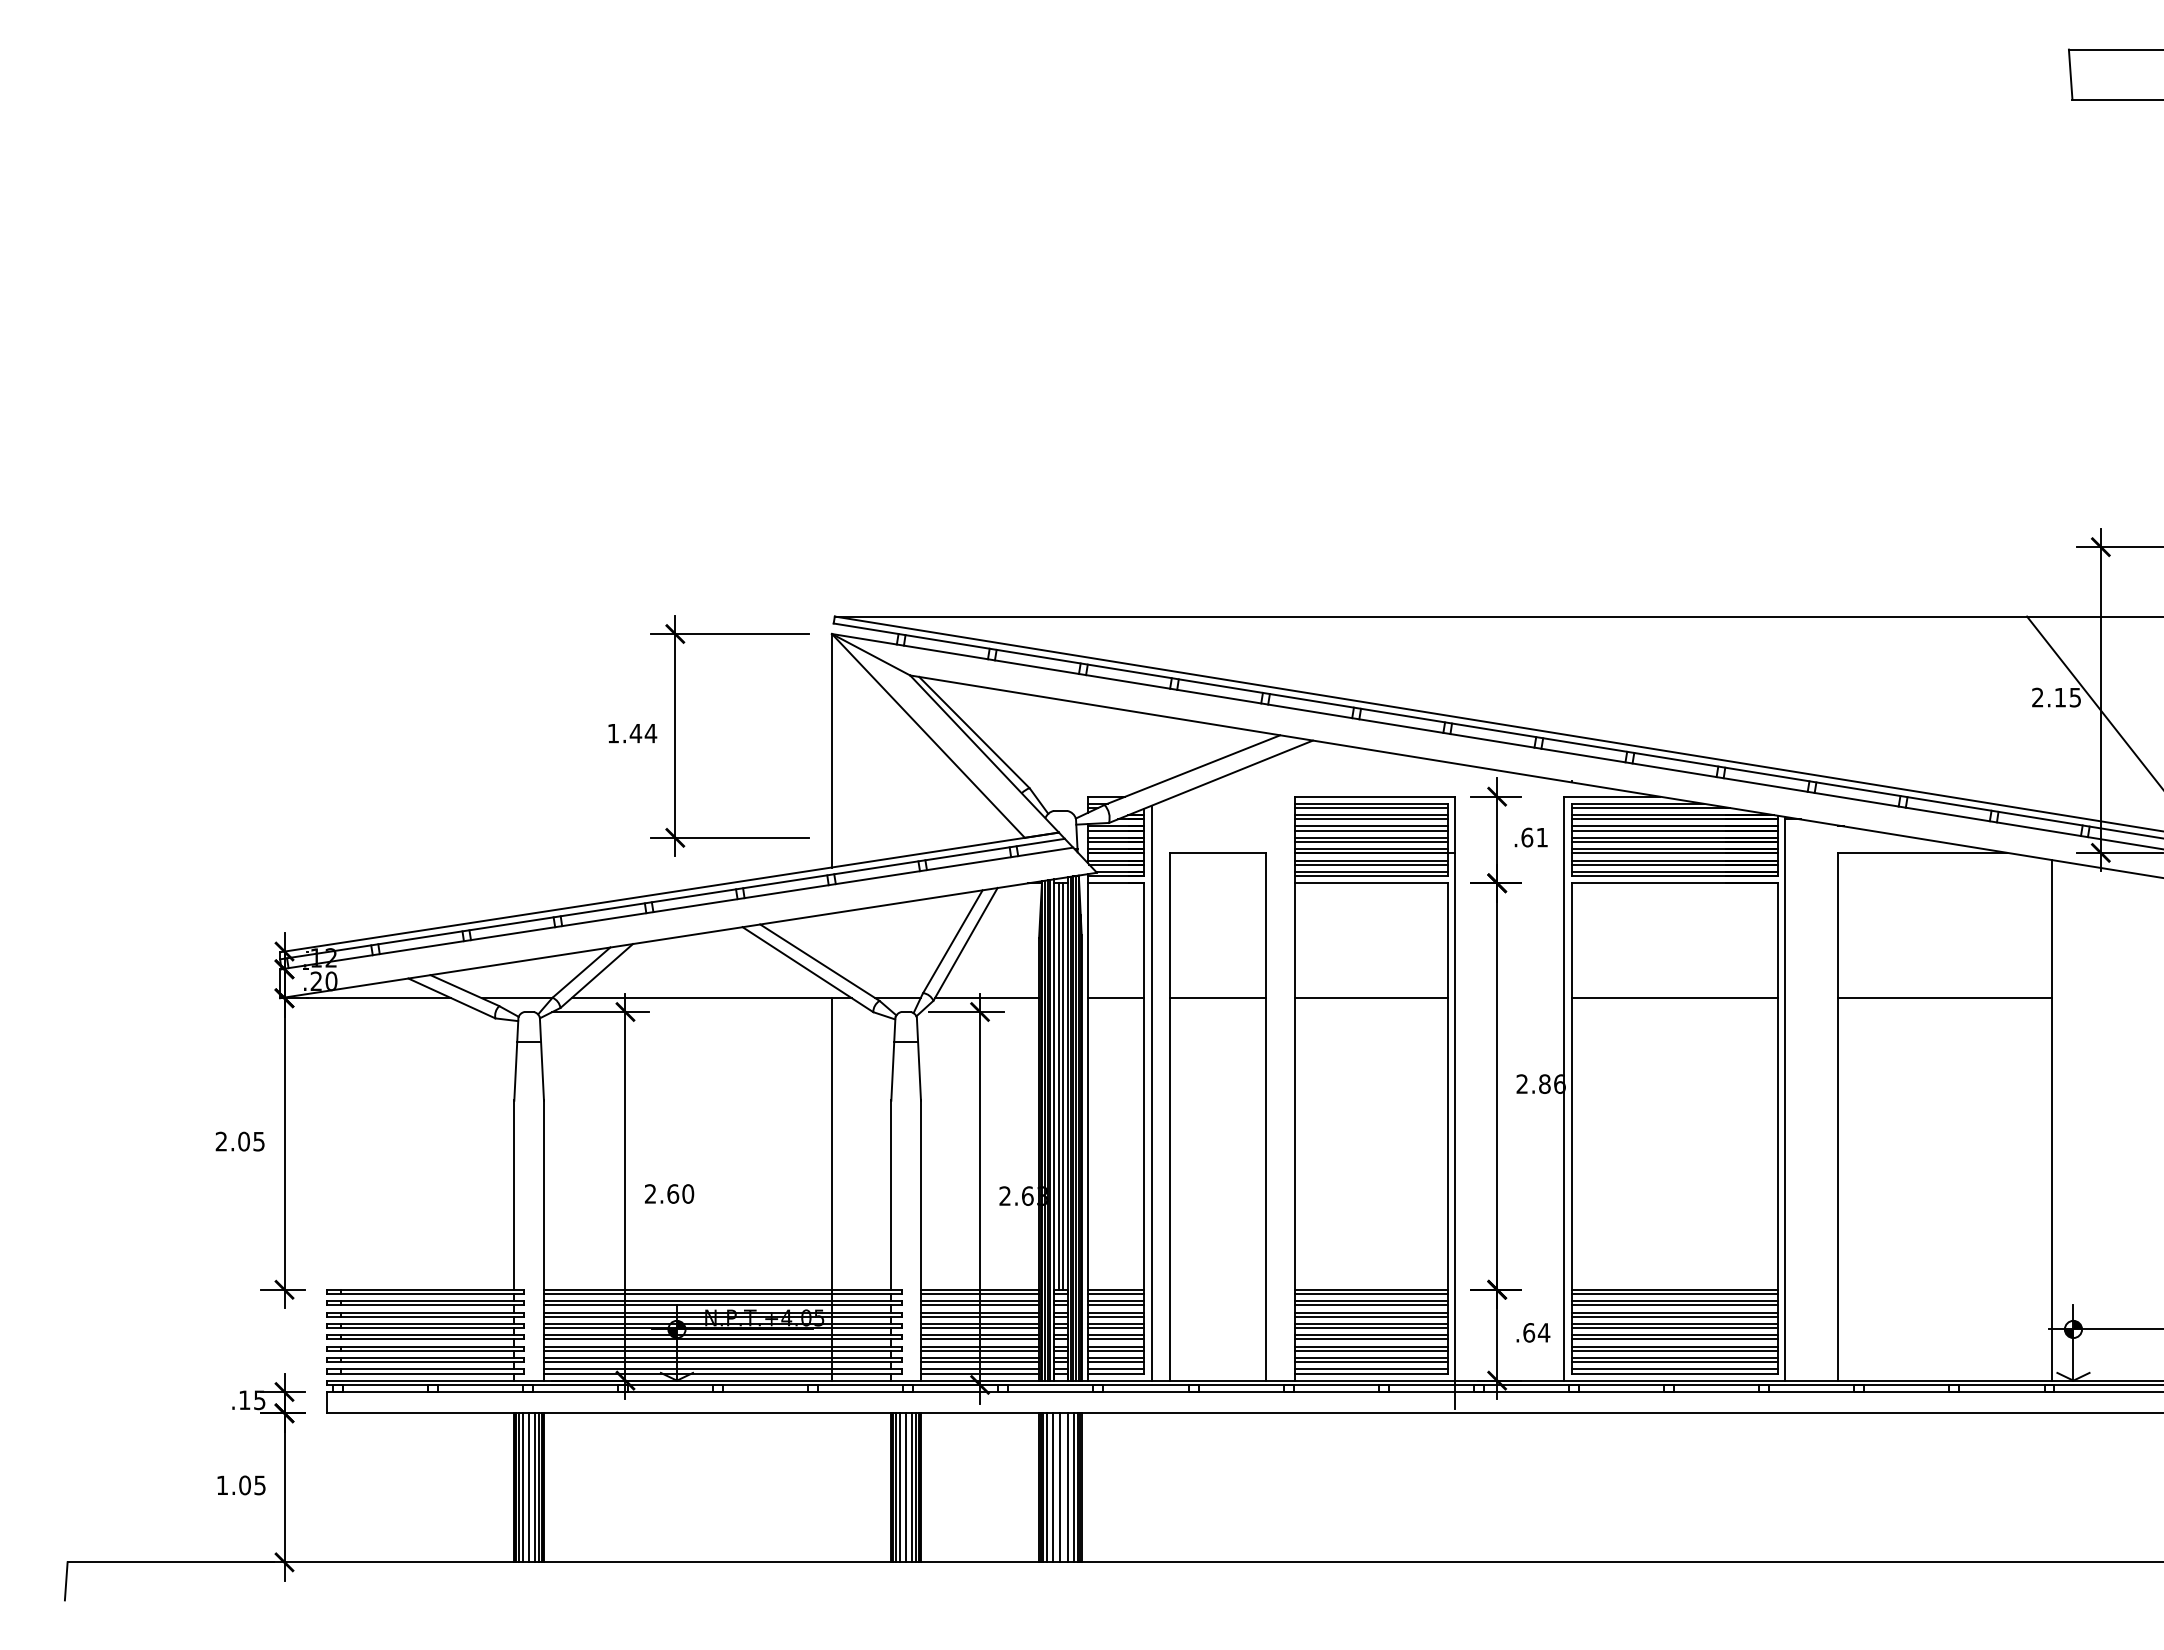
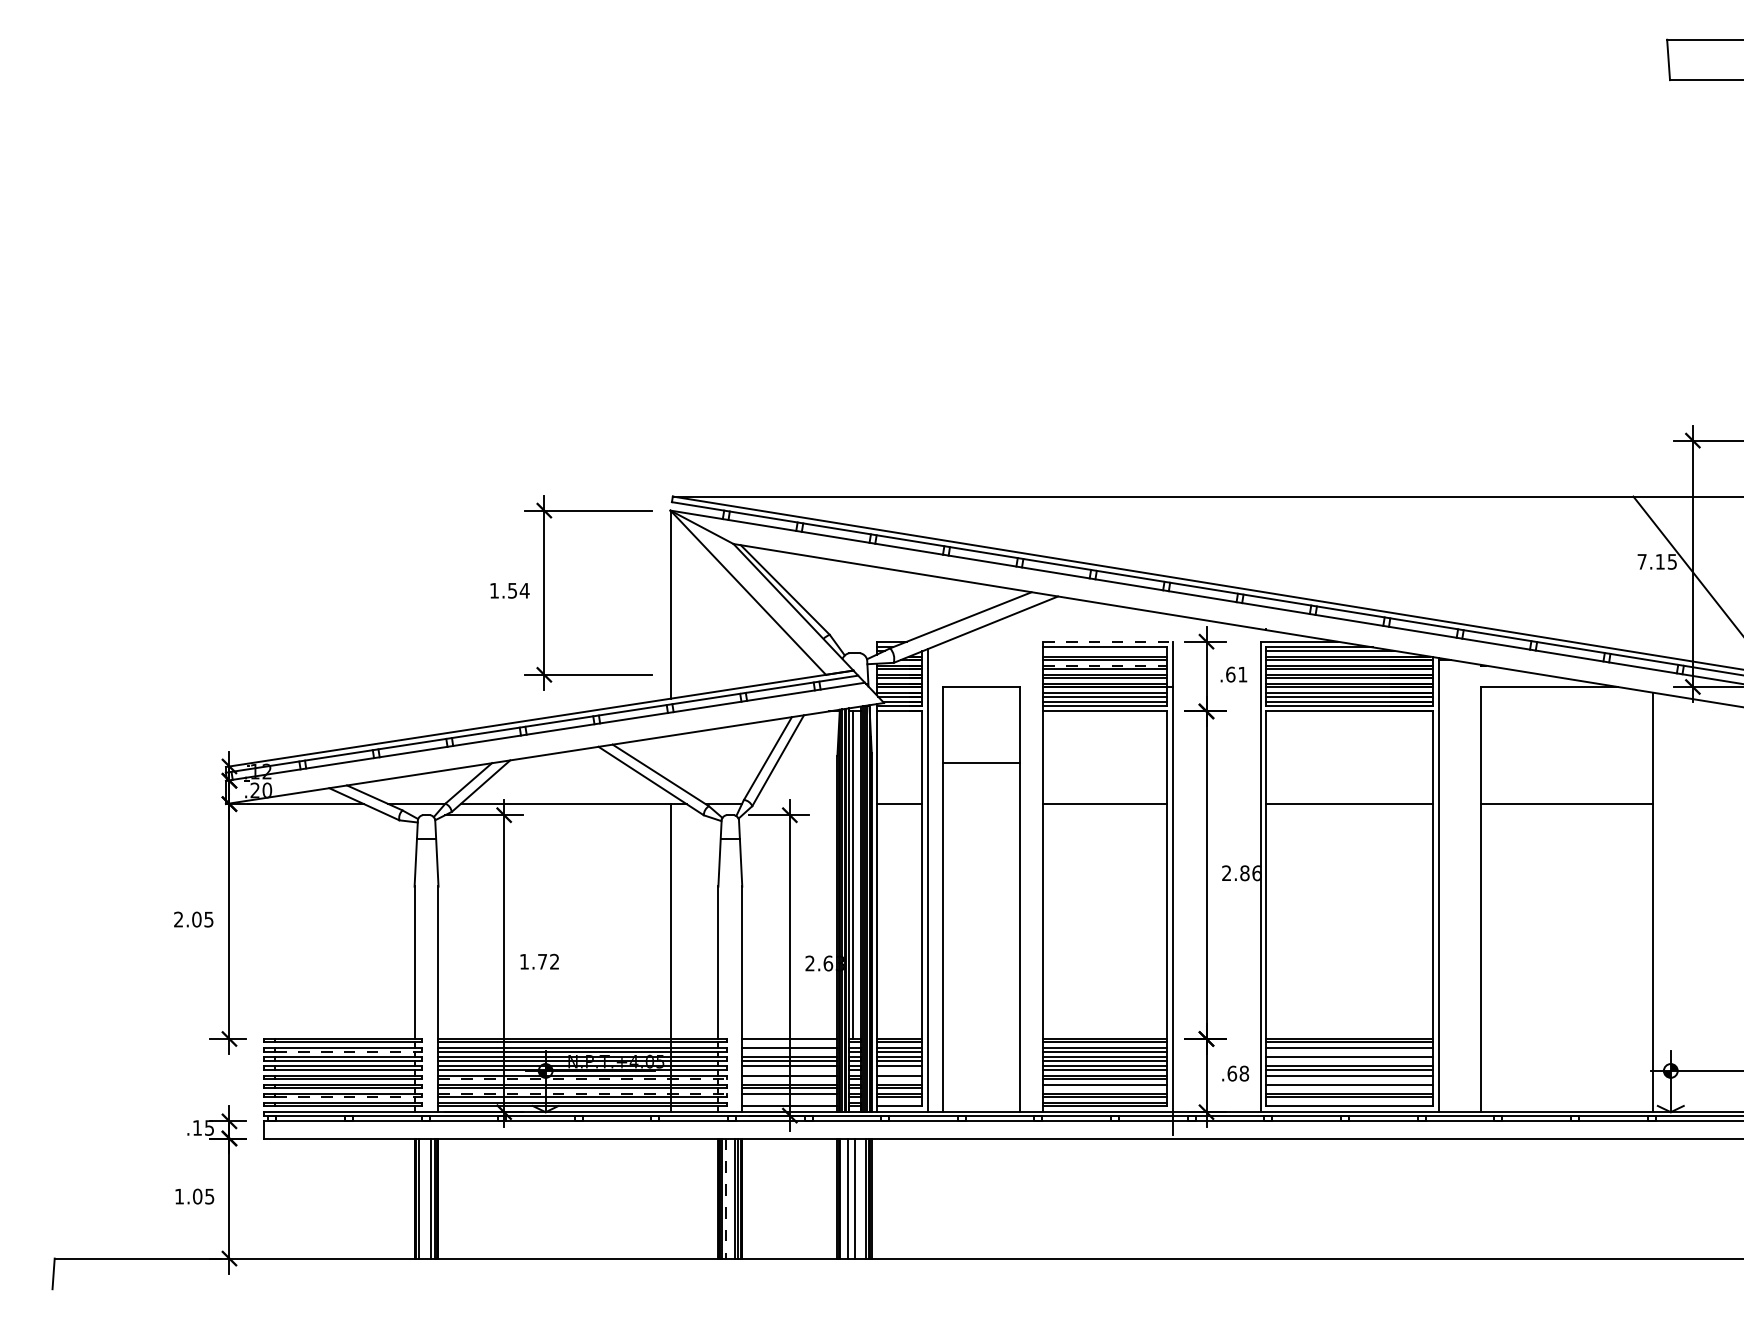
text: (2037, 697) -> (1641, 561), 2.15 -> 7.15
text: (635, 733) -> (512, 590), 1.44 -> 1.54
line: (1375, 796) -> (1108, 641), solid -> dashed
line: (1371, 808) -> (1105, 651), removed
line: (1371, 826) -> (1105, 665), solid -> dashed
line: (986, 998) -> (795, 804), removed
line: (1217, 998) -> (981, 763), moved
line: (1062, 1086) -> (856, 875), removed
text: (669, 1193) -> (539, 961), 2.60 -> 1.72
line: (979, 1294) -> (789, 1042), removed
line: (433, 1305) -> (349, 1051), solid -> dashed
line: (979, 1305) -> (789, 1051), removed
line: (1674, 1305) -> (1349, 1051), removed
line: (1674, 1316) -> (1349, 1060), removed
line: (979, 1328) -> (789, 1070), removed
line: (1116, 1328) -> (899, 1070), removed
text: (1543, 1332) -> (1243, 1073), .64 -> .68
line: (723, 1339) -> (583, 1079), solid -> dashed
line: (979, 1339) -> (789, 1079), removed
line: (1116, 1339) -> (899, 1079), removed
line: (1674, 1339) -> (1349, 1079), removed
line: (1371, 1350) -> (1105, 1087), removed
line: (1674, 1350) -> (1349, 1087), removed
line: (723, 1357) -> (583, 1093), solid -> dashed
line: (433, 1362) -> (349, 1097), solid -> dashed
line: (979, 1362) -> (789, 1097), removed
line: (979, 1369) -> (789, 1103), removed
line: (1116, 1369) -> (899, 1103), removed
line: (1674, 1369) -> (1349, 1103), removed
line: (523, 1487) -> (422, 1198), removed
line: (529, 1487) -> (426, 1198), removed
line: (900, 1487) -> (725, 1198), solid -> dashed
line: (906, 1487) -> (730, 1198), removed
line: (1046, 1487) -> (843, 1198), removed
line: (1068, 1487) -> (861, 1198), removed

